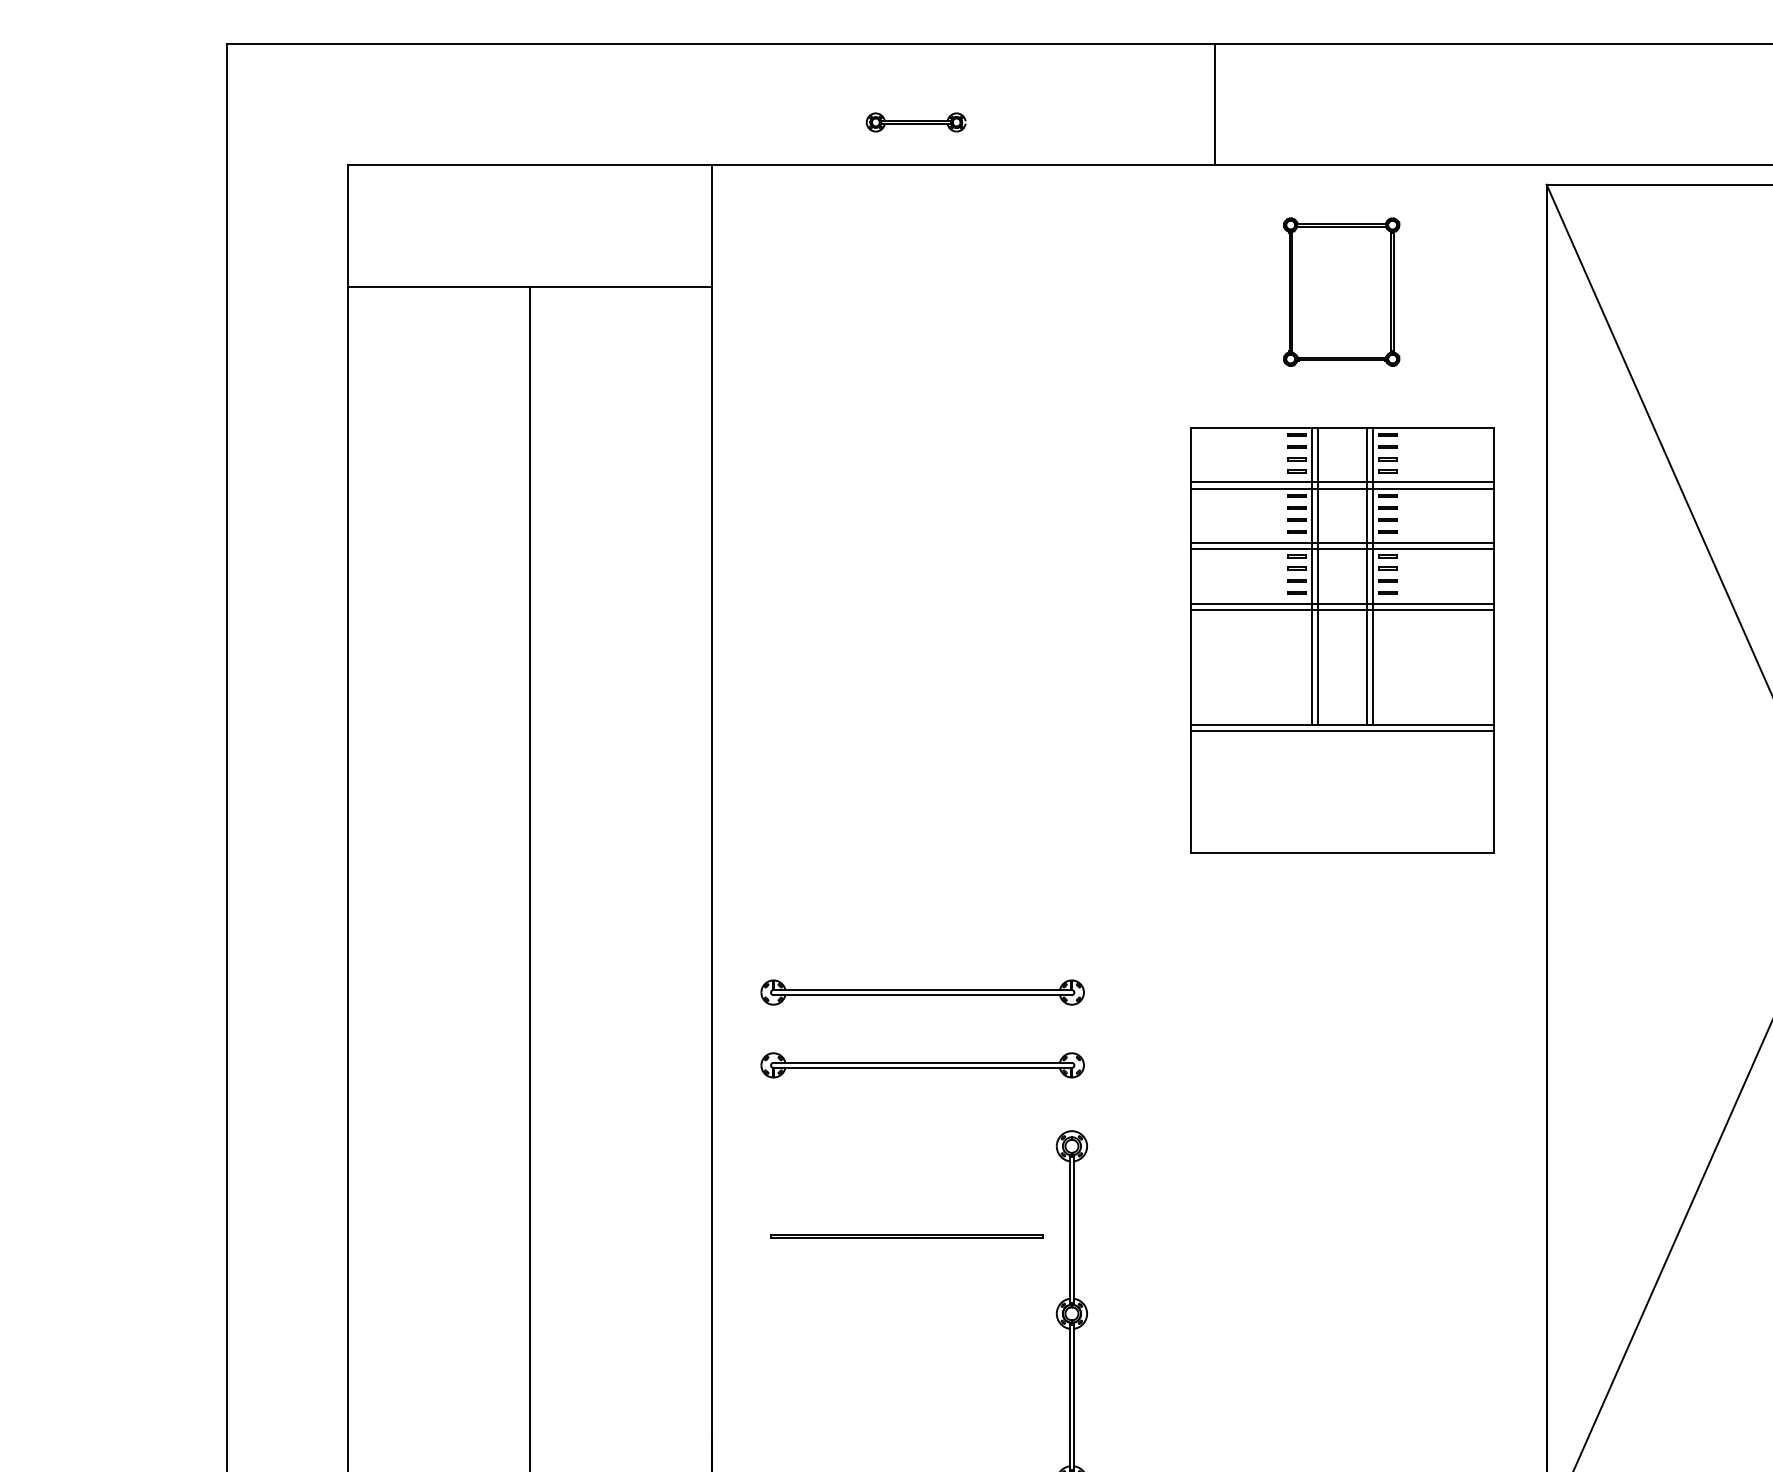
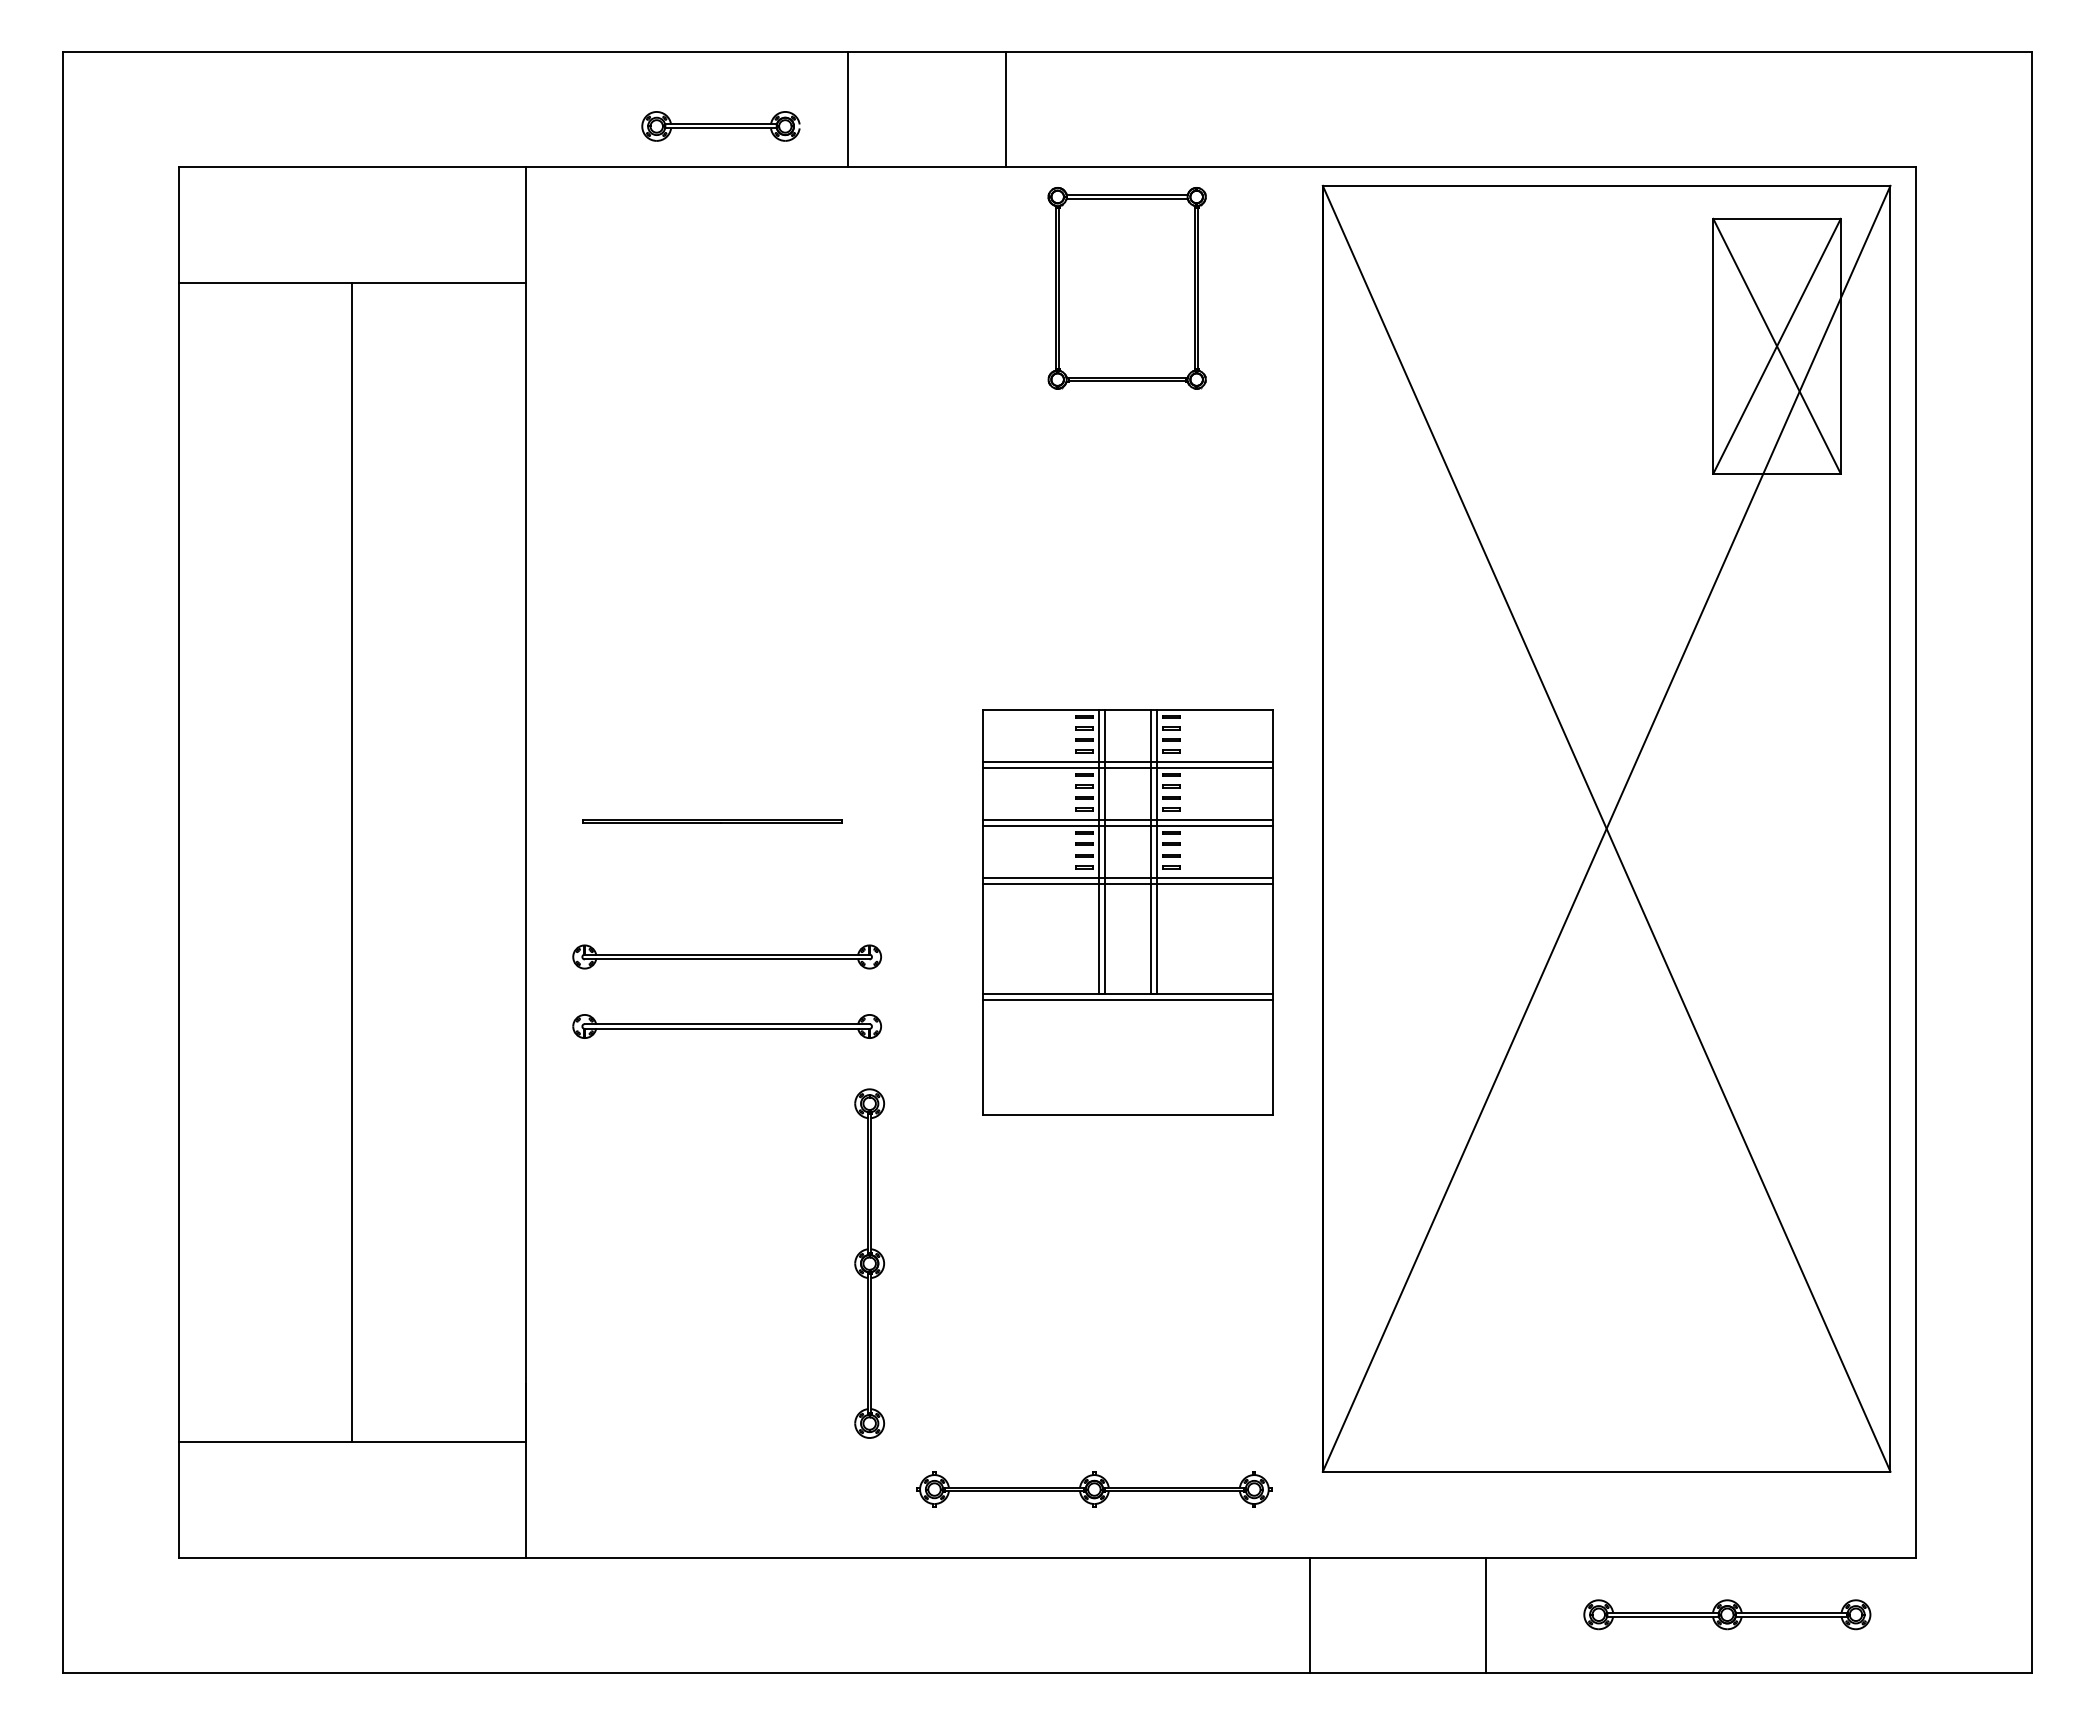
line: (1049, 104) -> (848, 109), added
part: (915, 122) -> (720, 126), size x1.67
part: (1341, 292) -> (1126, 288), size x1.43
part: (1342, 640) -> (1127, 912), moved
line: (907, 1235) -> (712, 820), moved

